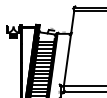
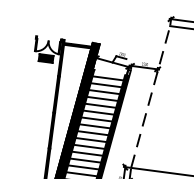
line: (69, 48) -> (151, 97), solid -> dashed

